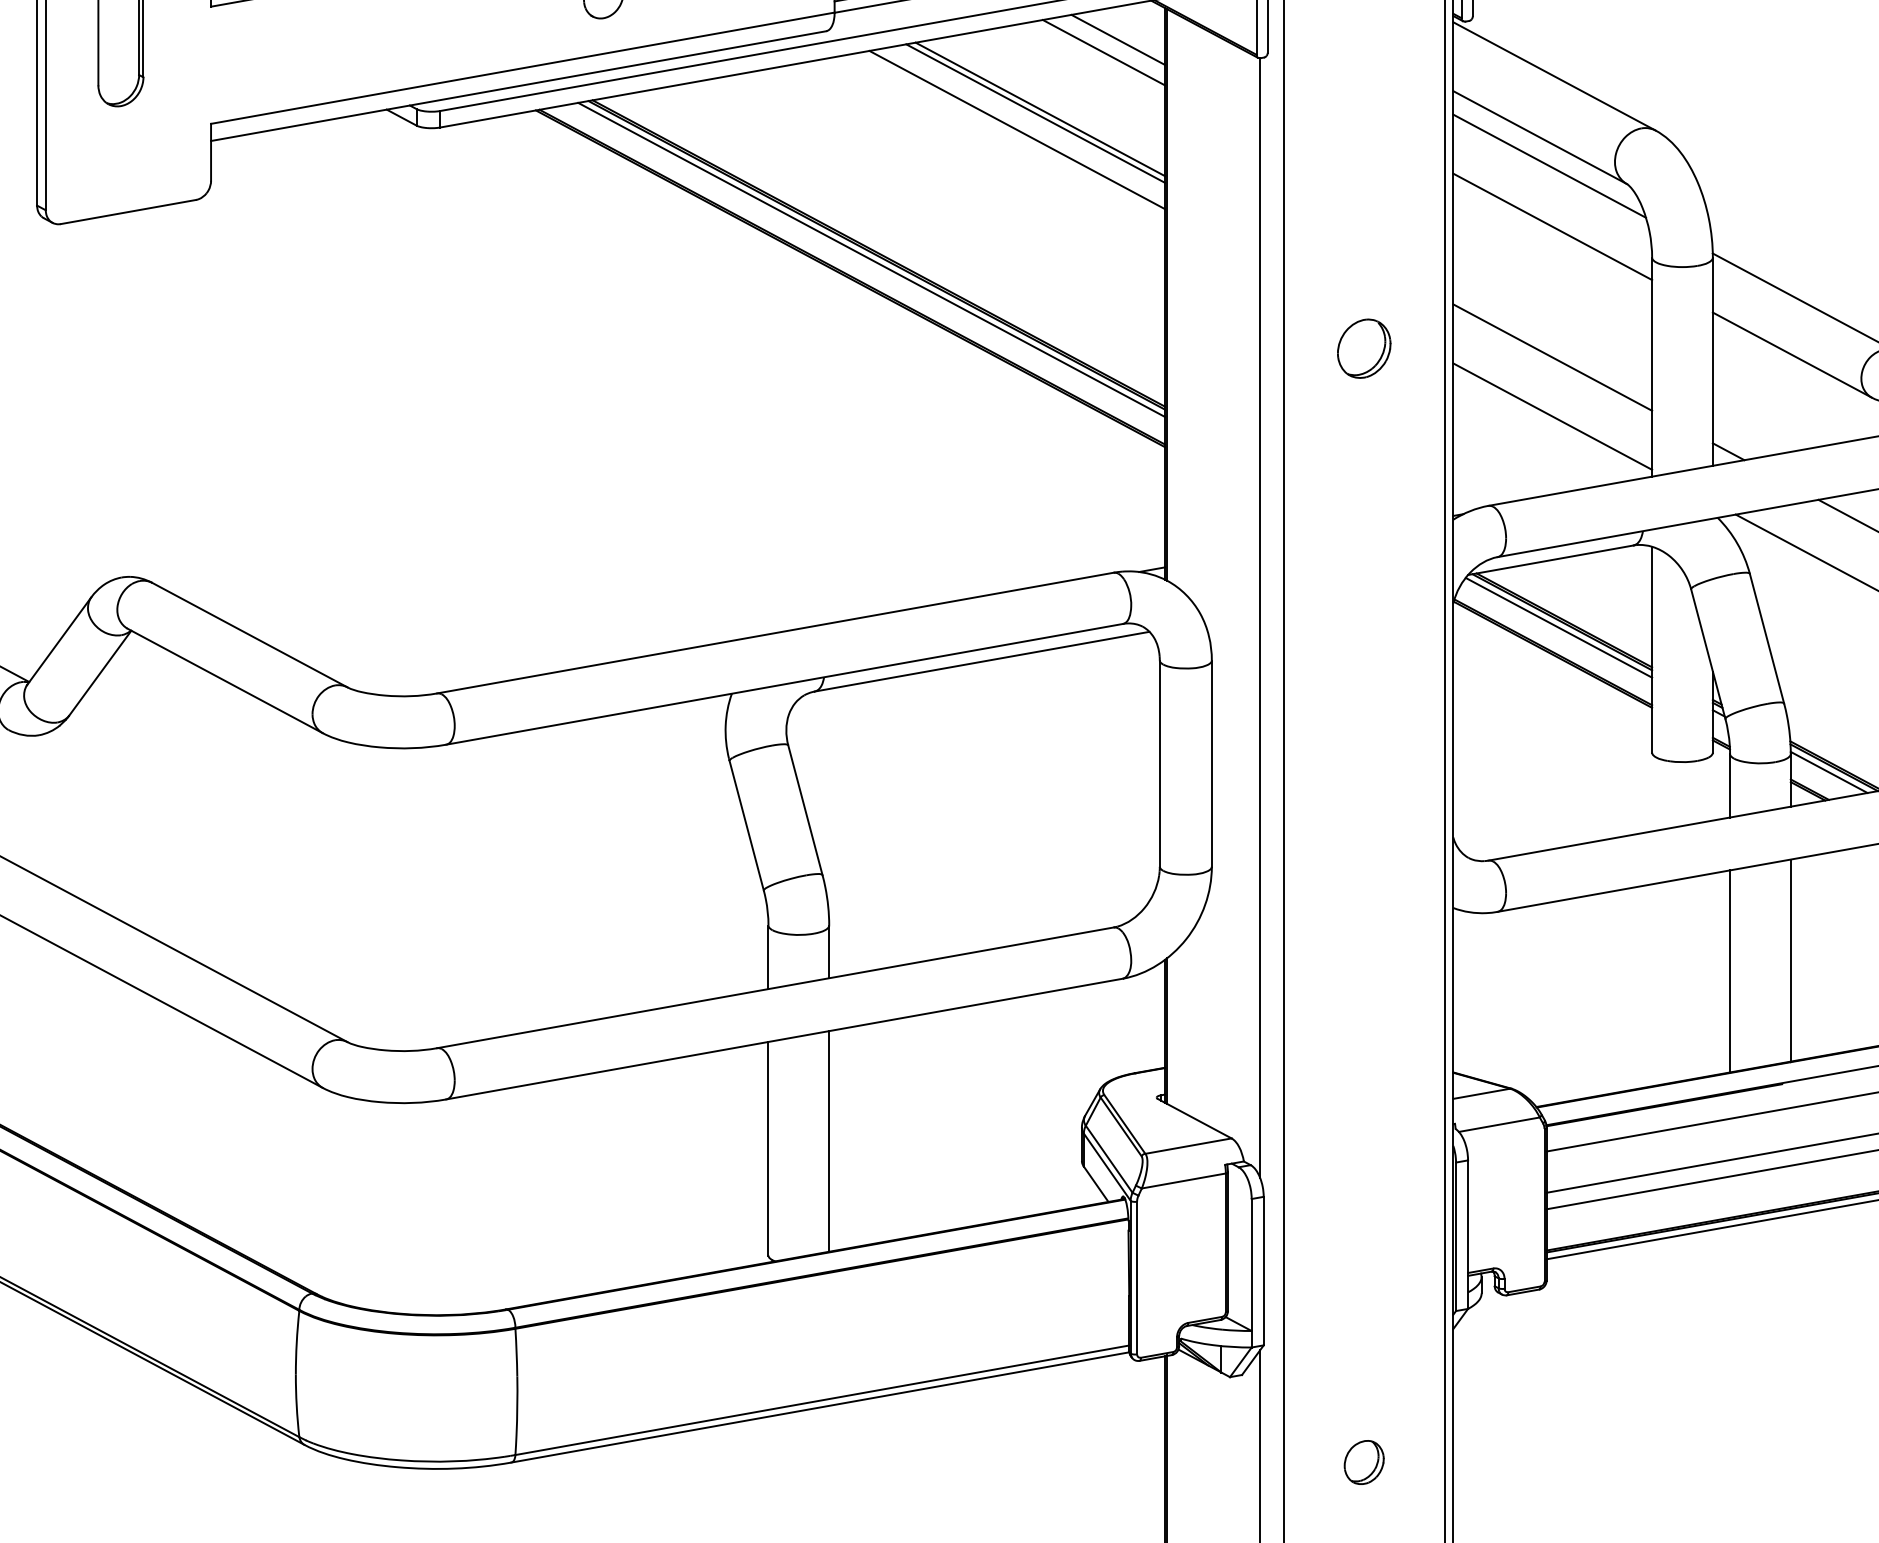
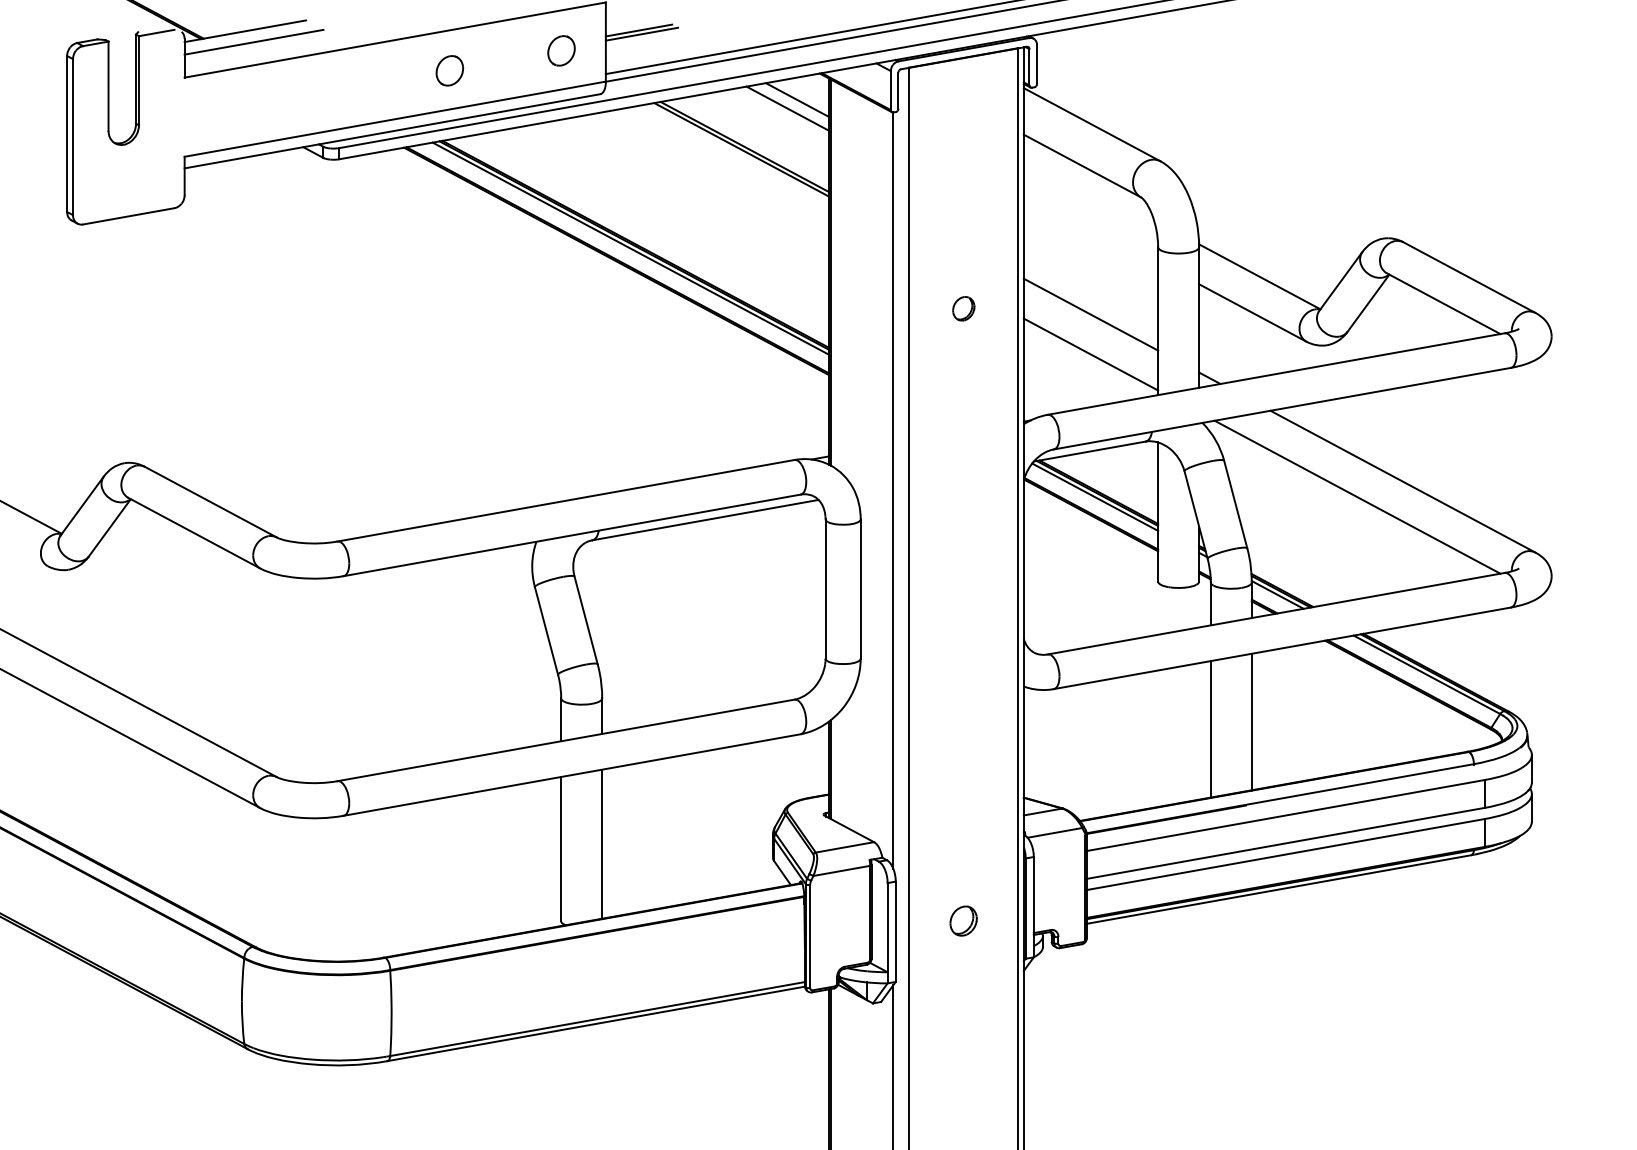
line: (1017, 129) -> (729, 160), removed
line: (1549, 166) -> (1088, 185), removed
line: (1552, 227) -> (1090, 226), removed
part: (1364, 348) -> (963, 308), size x0.6
part: (1364, 1461) -> (963, 920), moved

